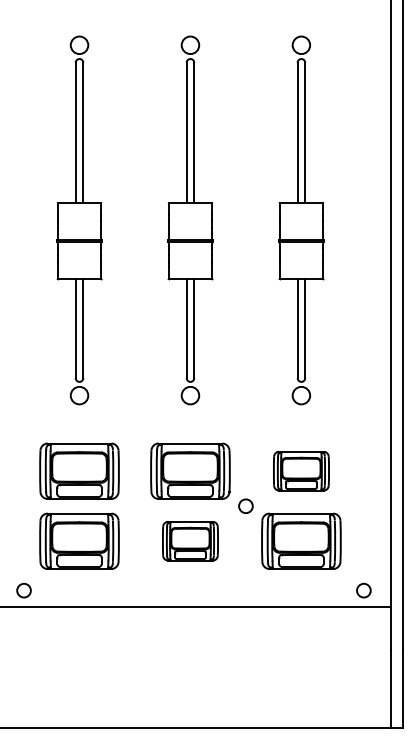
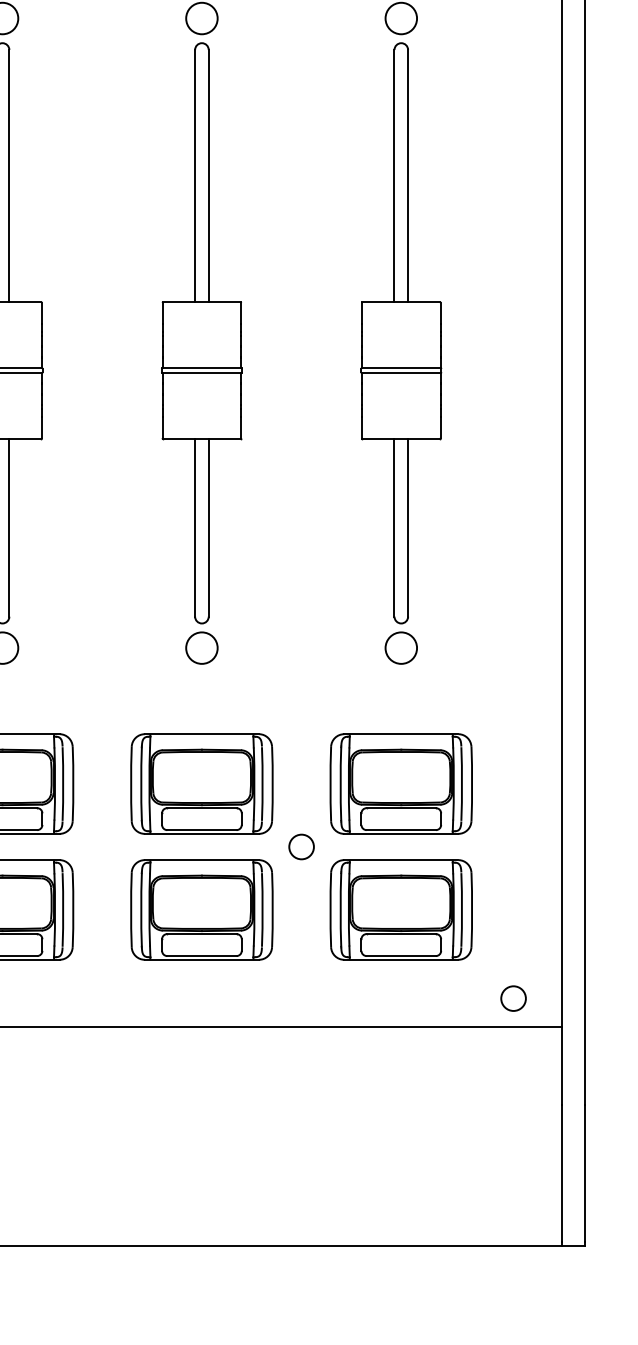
part: (301, 470) -> (401, 782), size x1.43
part: (190, 540) -> (201, 908), size x1.43

